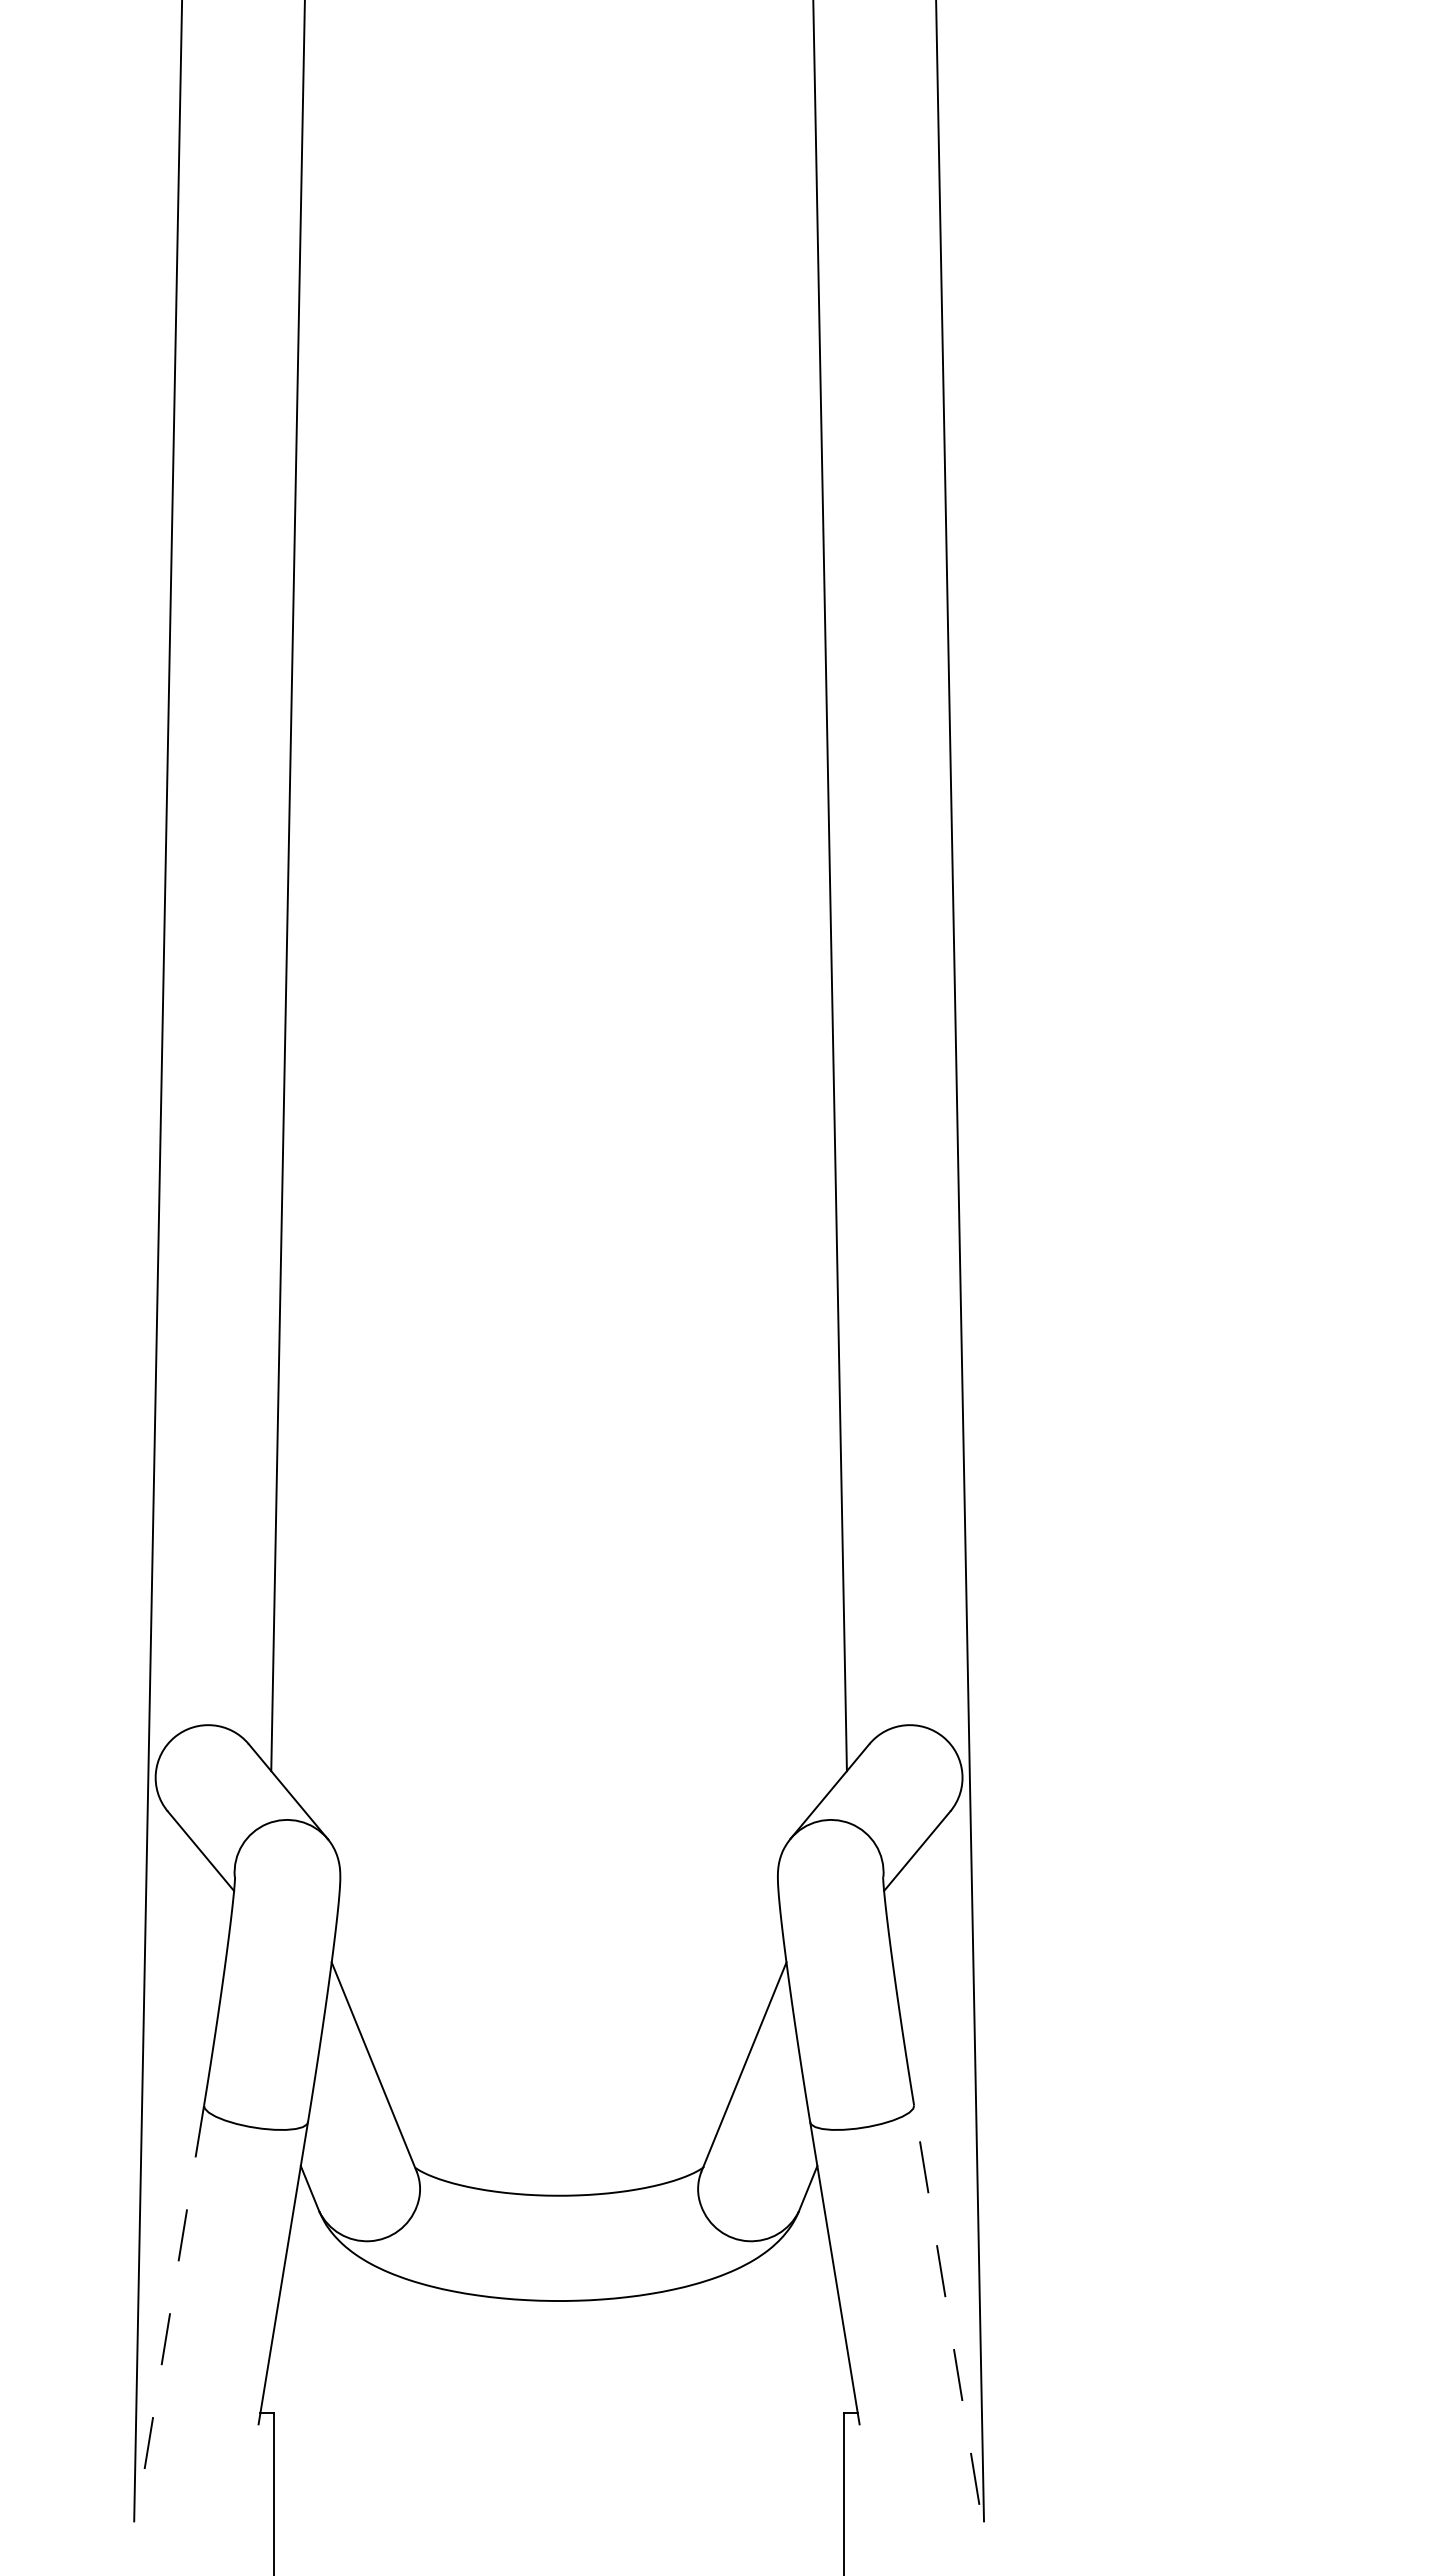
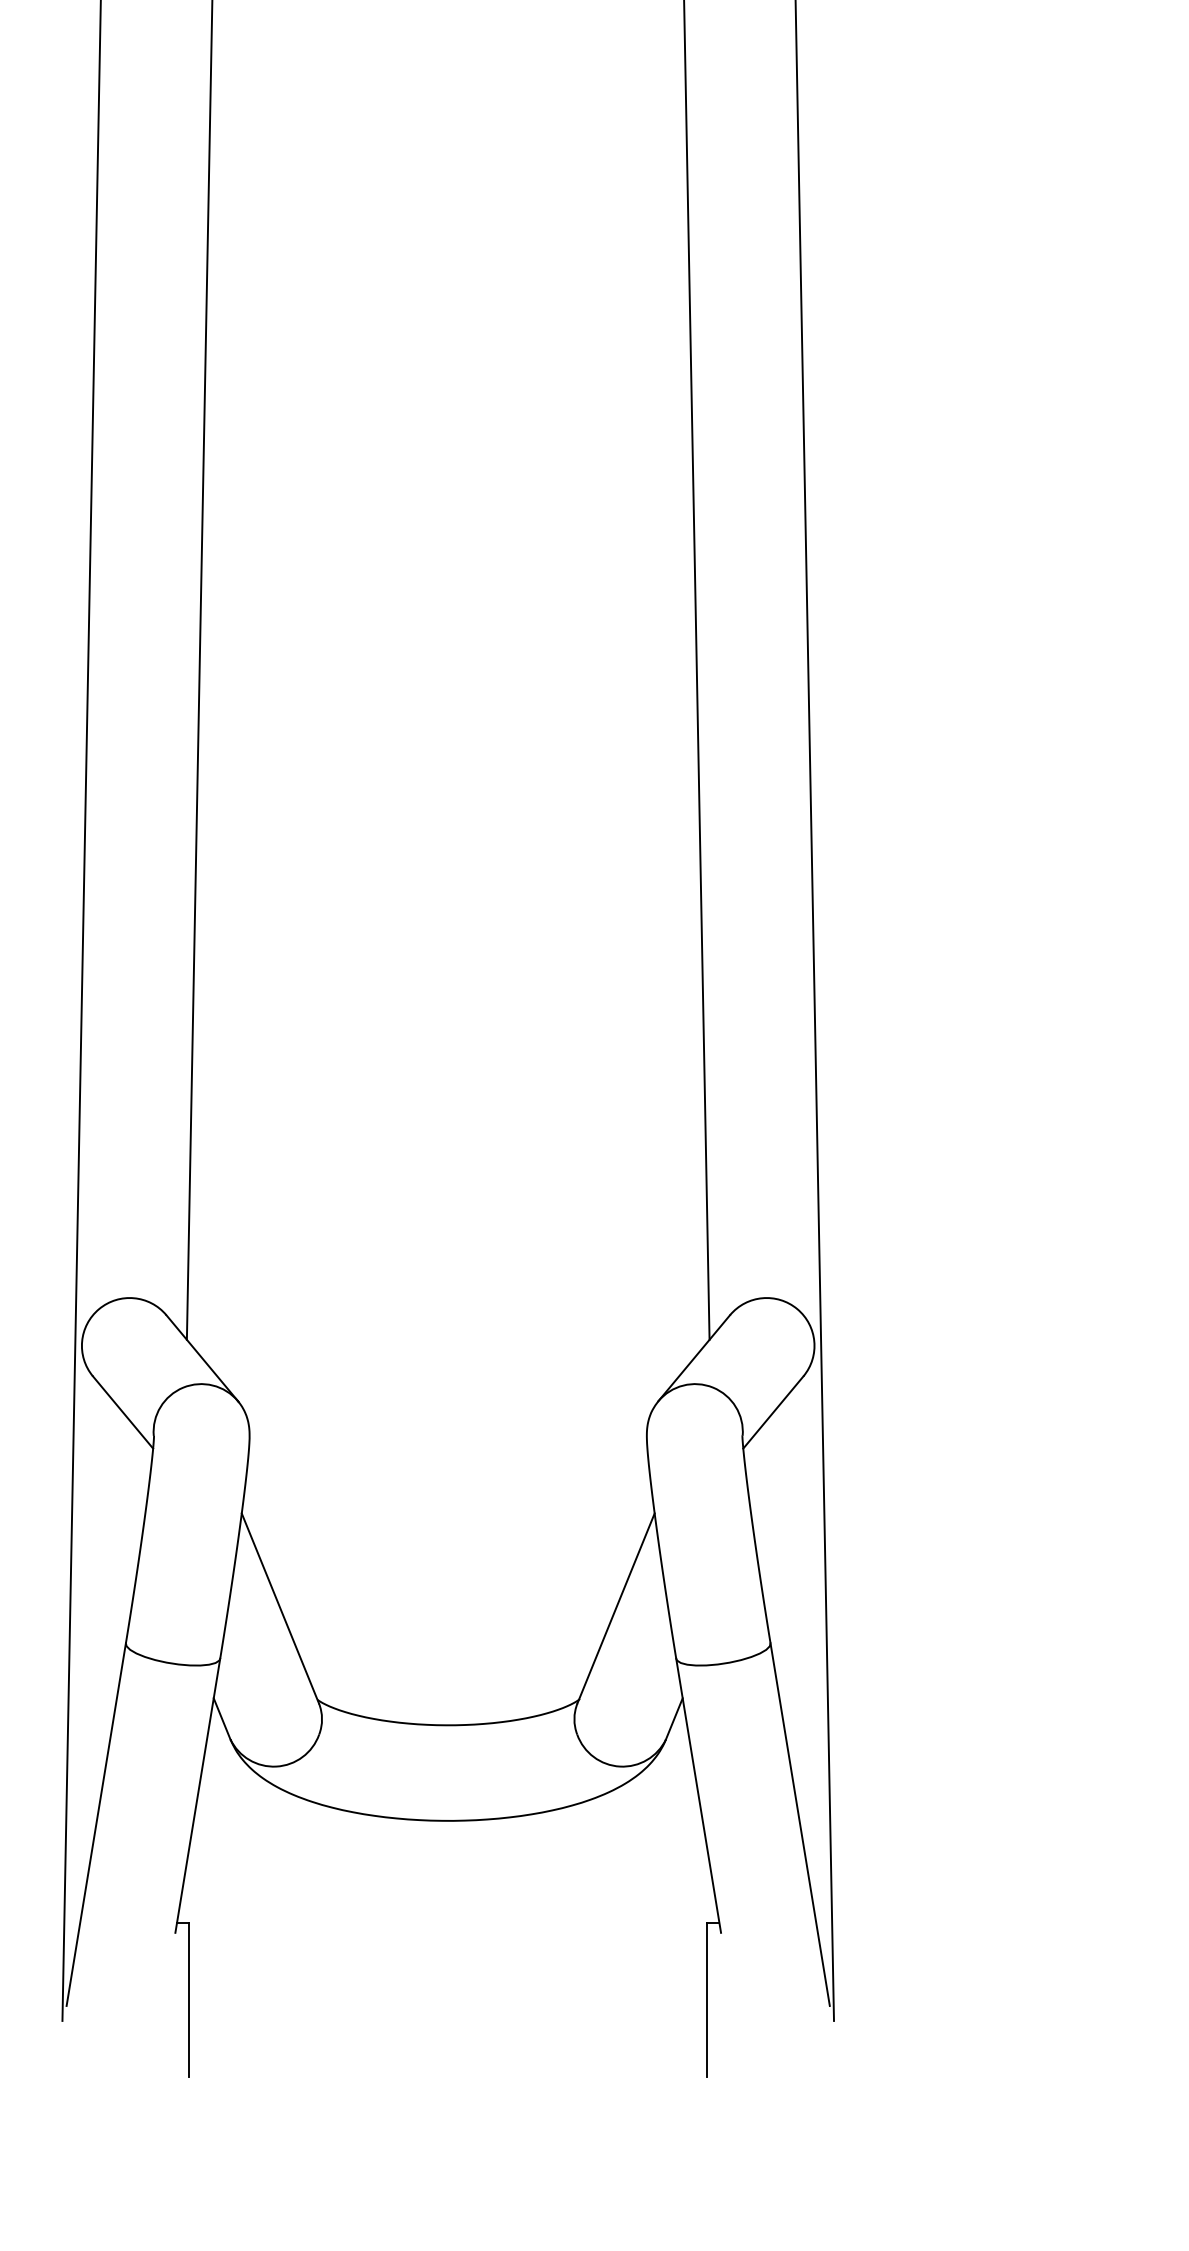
line: (946, 2304) -> (799, 1824), dashed -> solid
line: (171, 2305) -> (96, 1824), dashed -> solid

